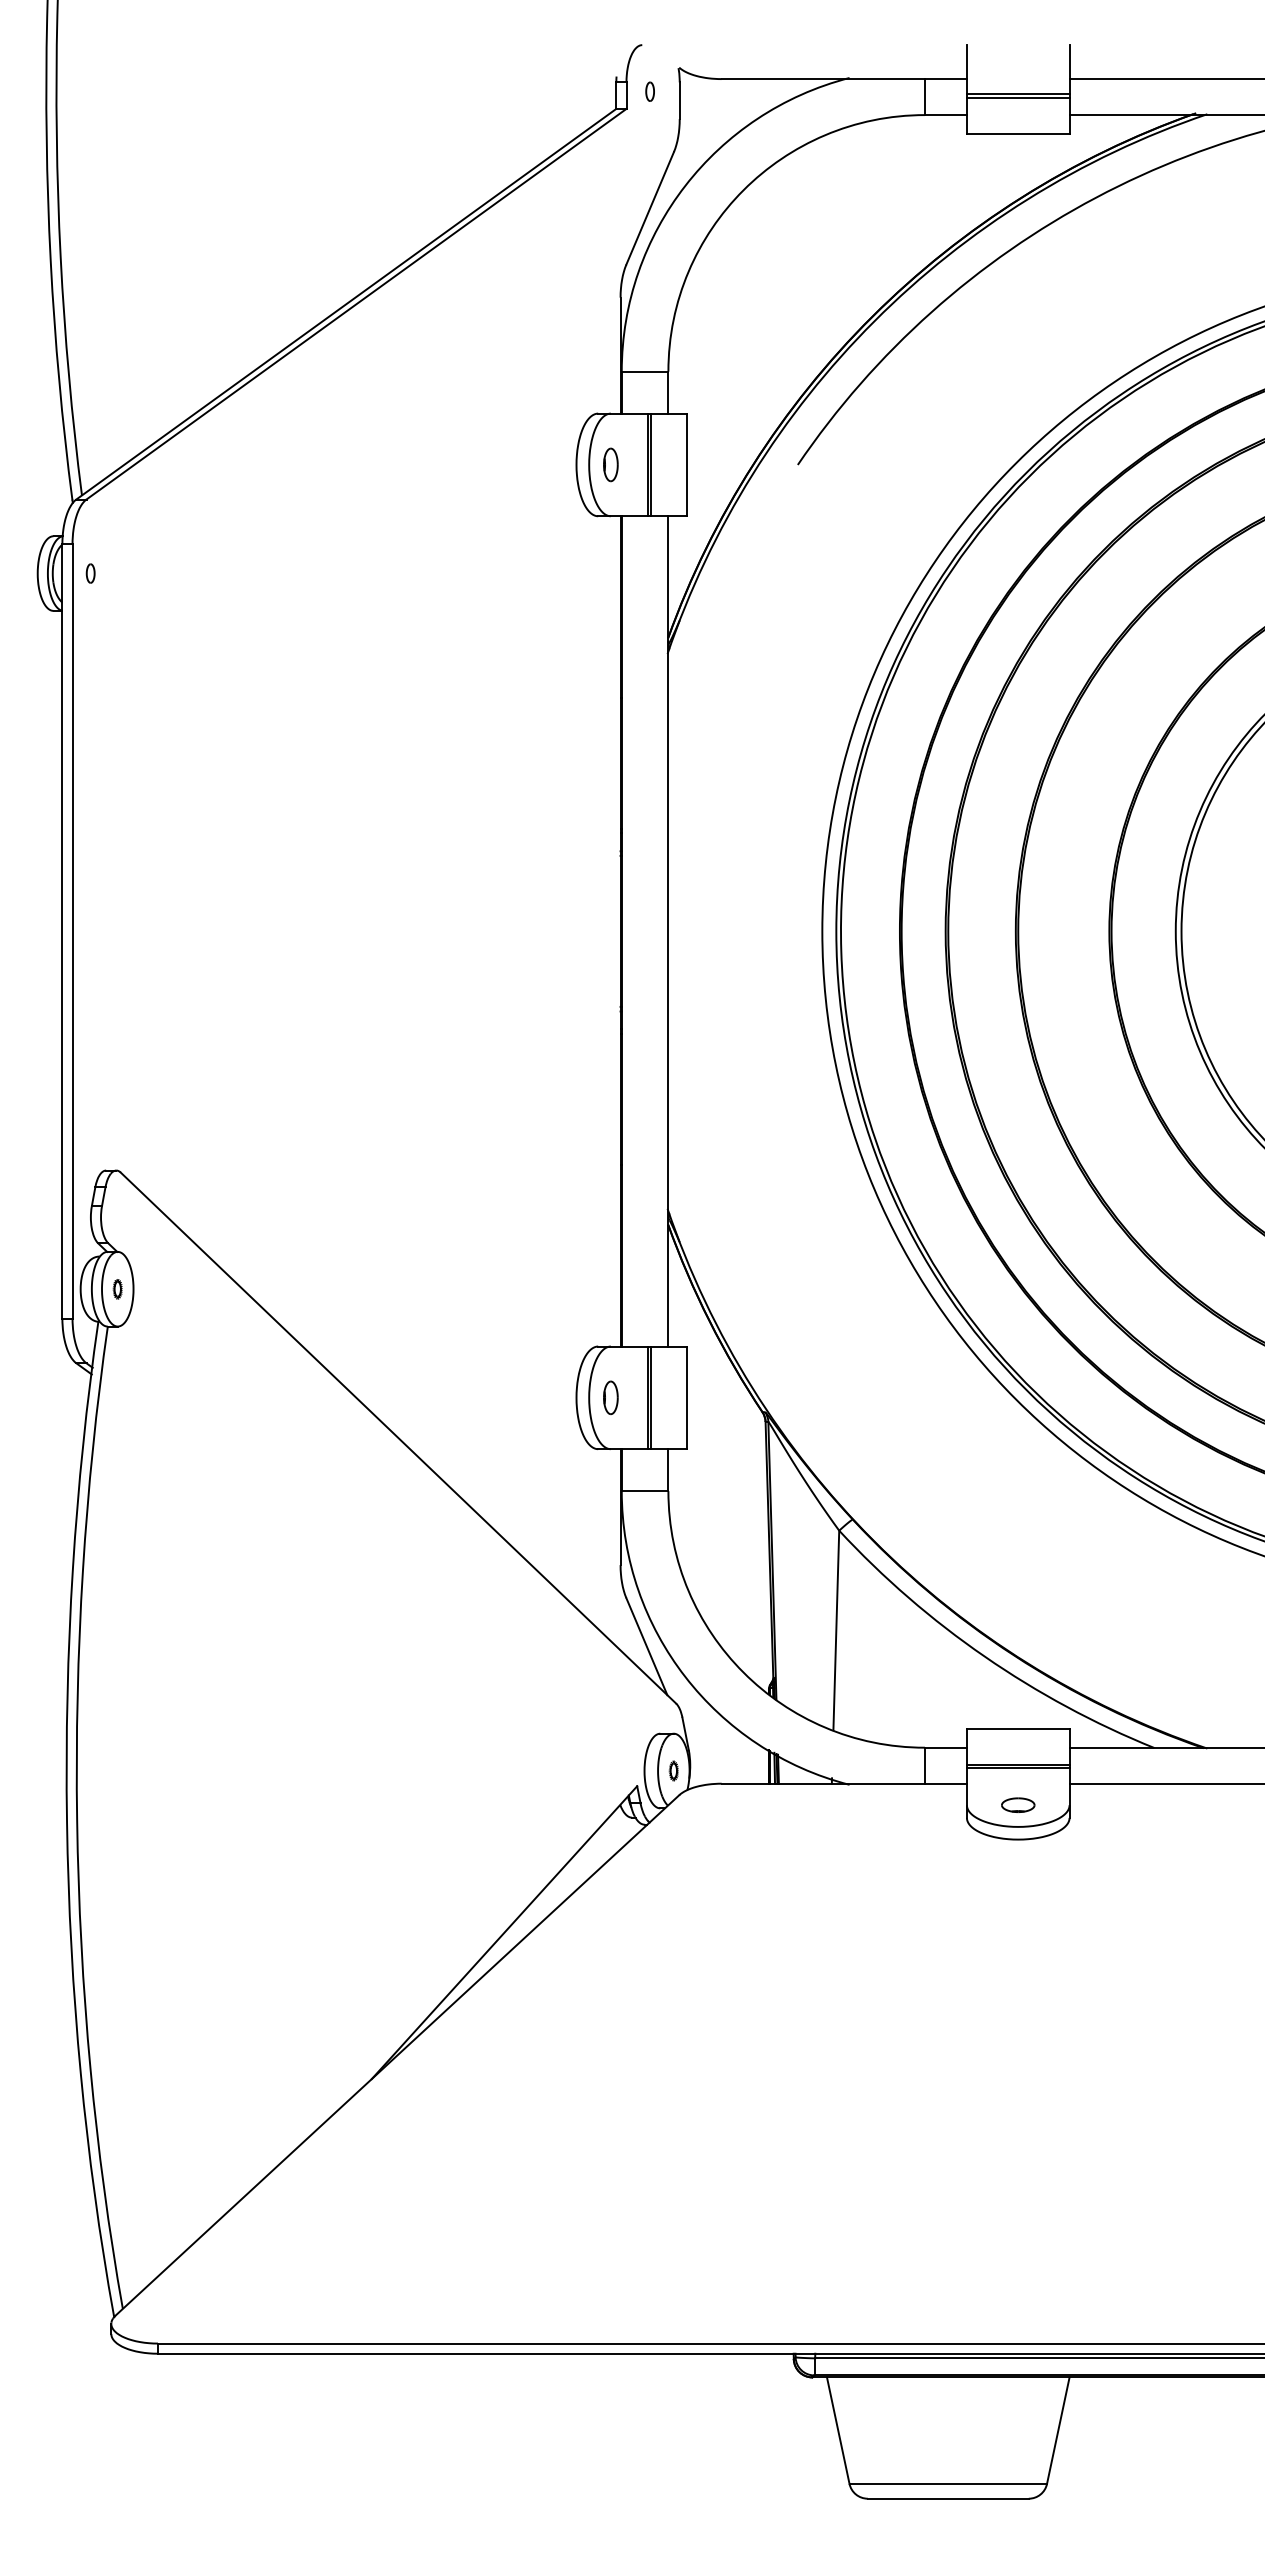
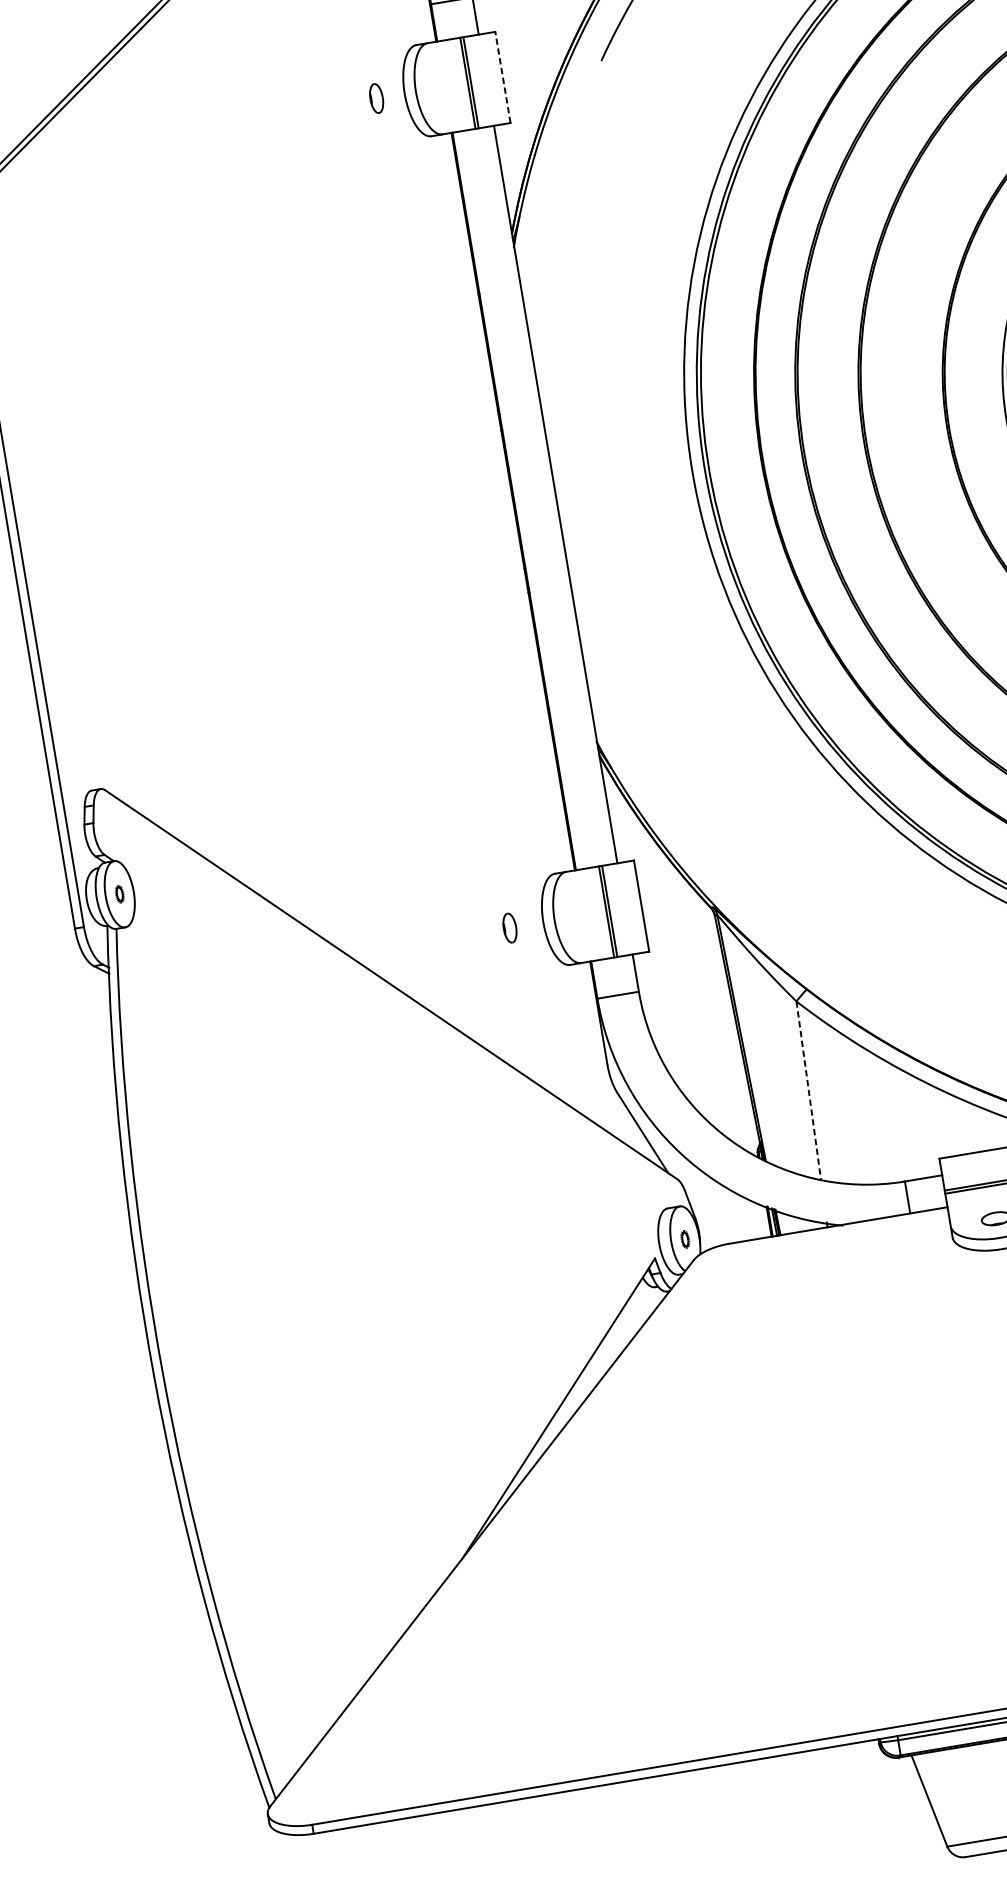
part: (610, 464) -> (376, 98), moved
line: (687, 464) -> (503, 76), solid -> dashed
part: (610, 1397) -> (509, 927), moved
line: (836, 1630) -> (808, 1090), solid -> dashed

